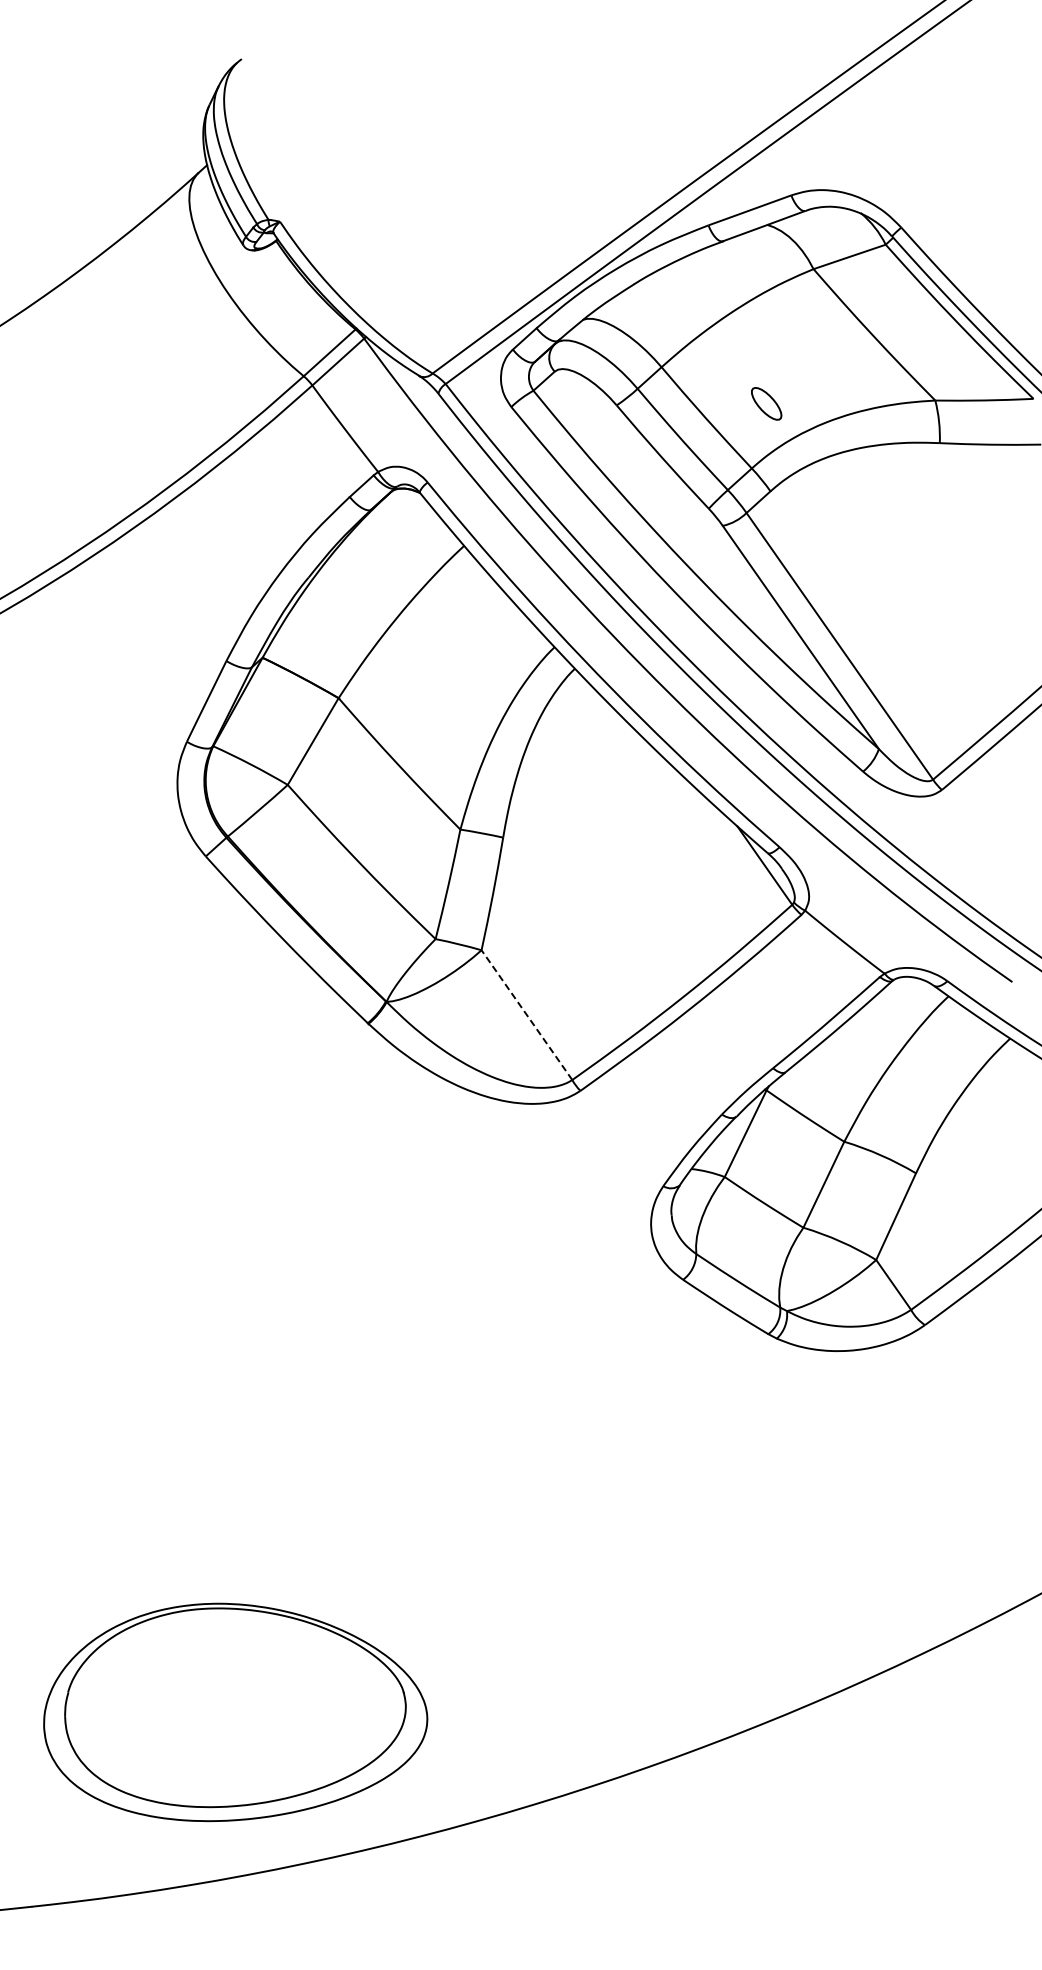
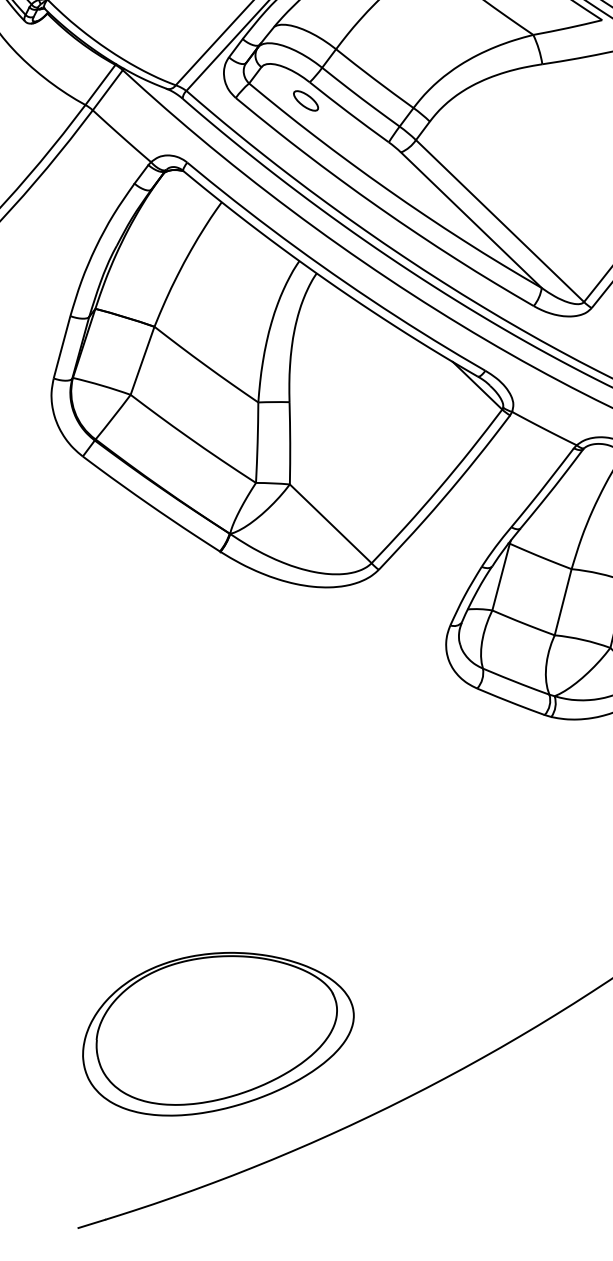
part: (766, 403) -> (305, 100), moved
line: (526, 1014) -> (330, 523), dashed -> solid
part: (235, 1712) -> (217, 1030), moved

